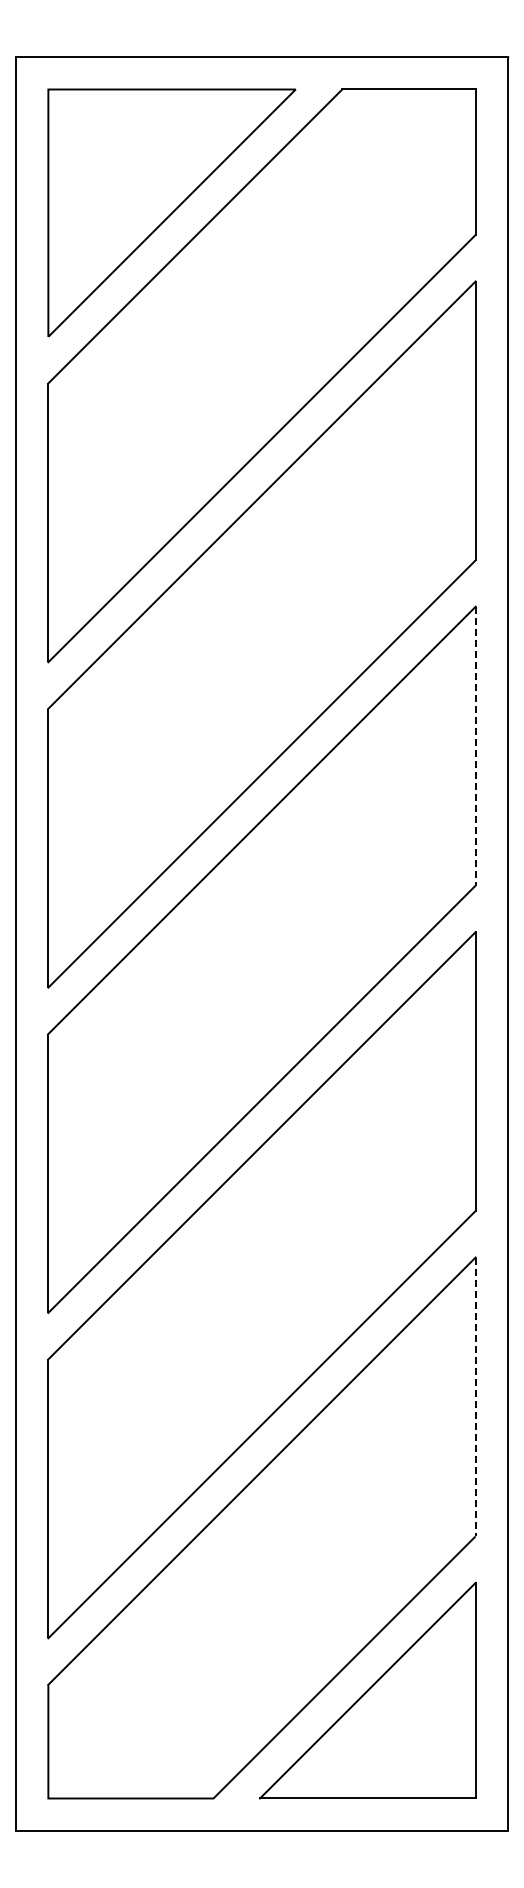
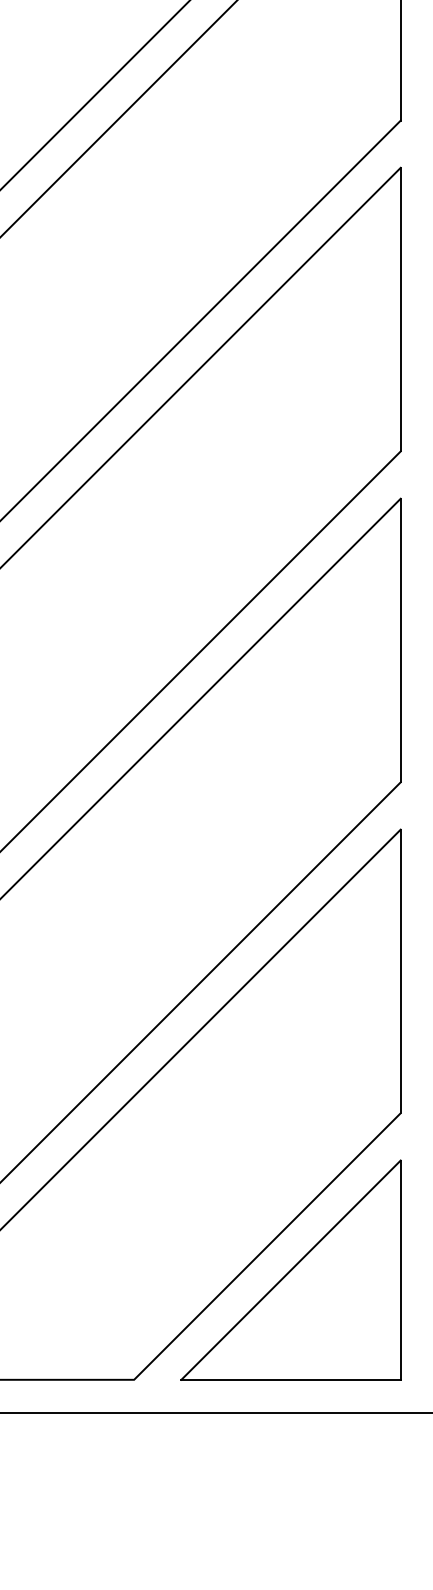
line: (475, 746) -> (400, 309), dashed -> solid
line: (475, 1397) -> (400, 972), dashed -> solid

